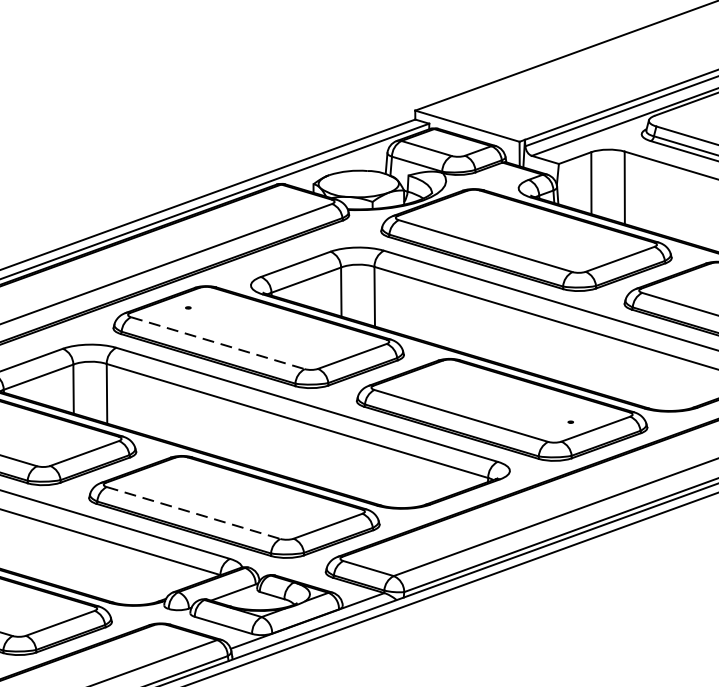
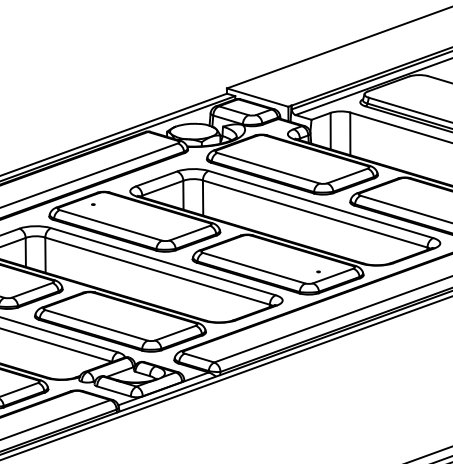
line: (219, 343) -> (111, 225), dashed -> solid
line: (193, 513) -> (96, 325), dashed -> solid

